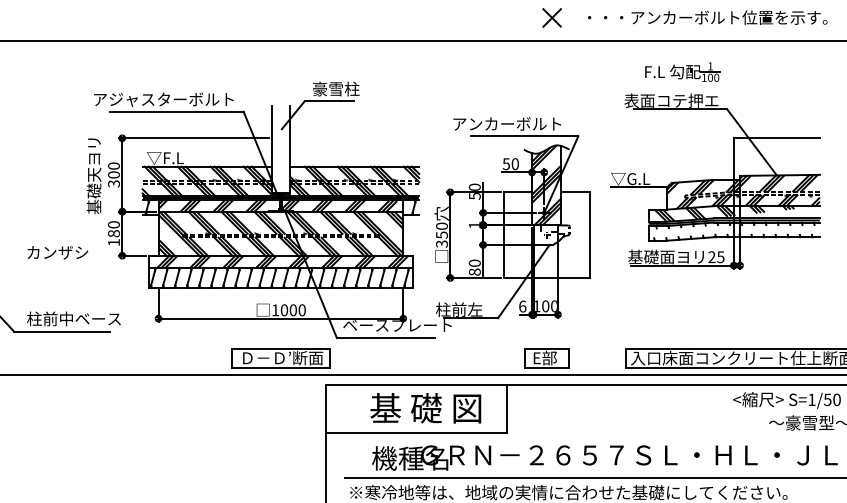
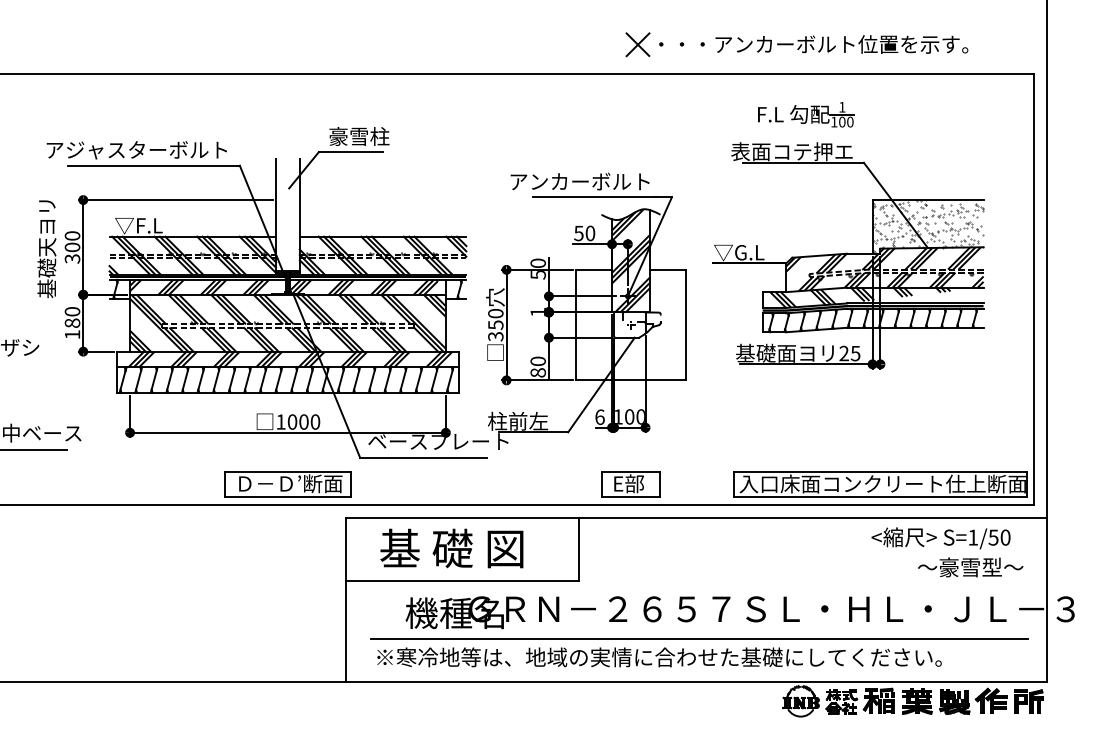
text: (707, 17) -> (813, 44), moved
hatch: (777, 157) -> (928, 225), added
hatch: (733, 231) -> (872, 320), added
text: (425, 408) -> (451, 548), moved

